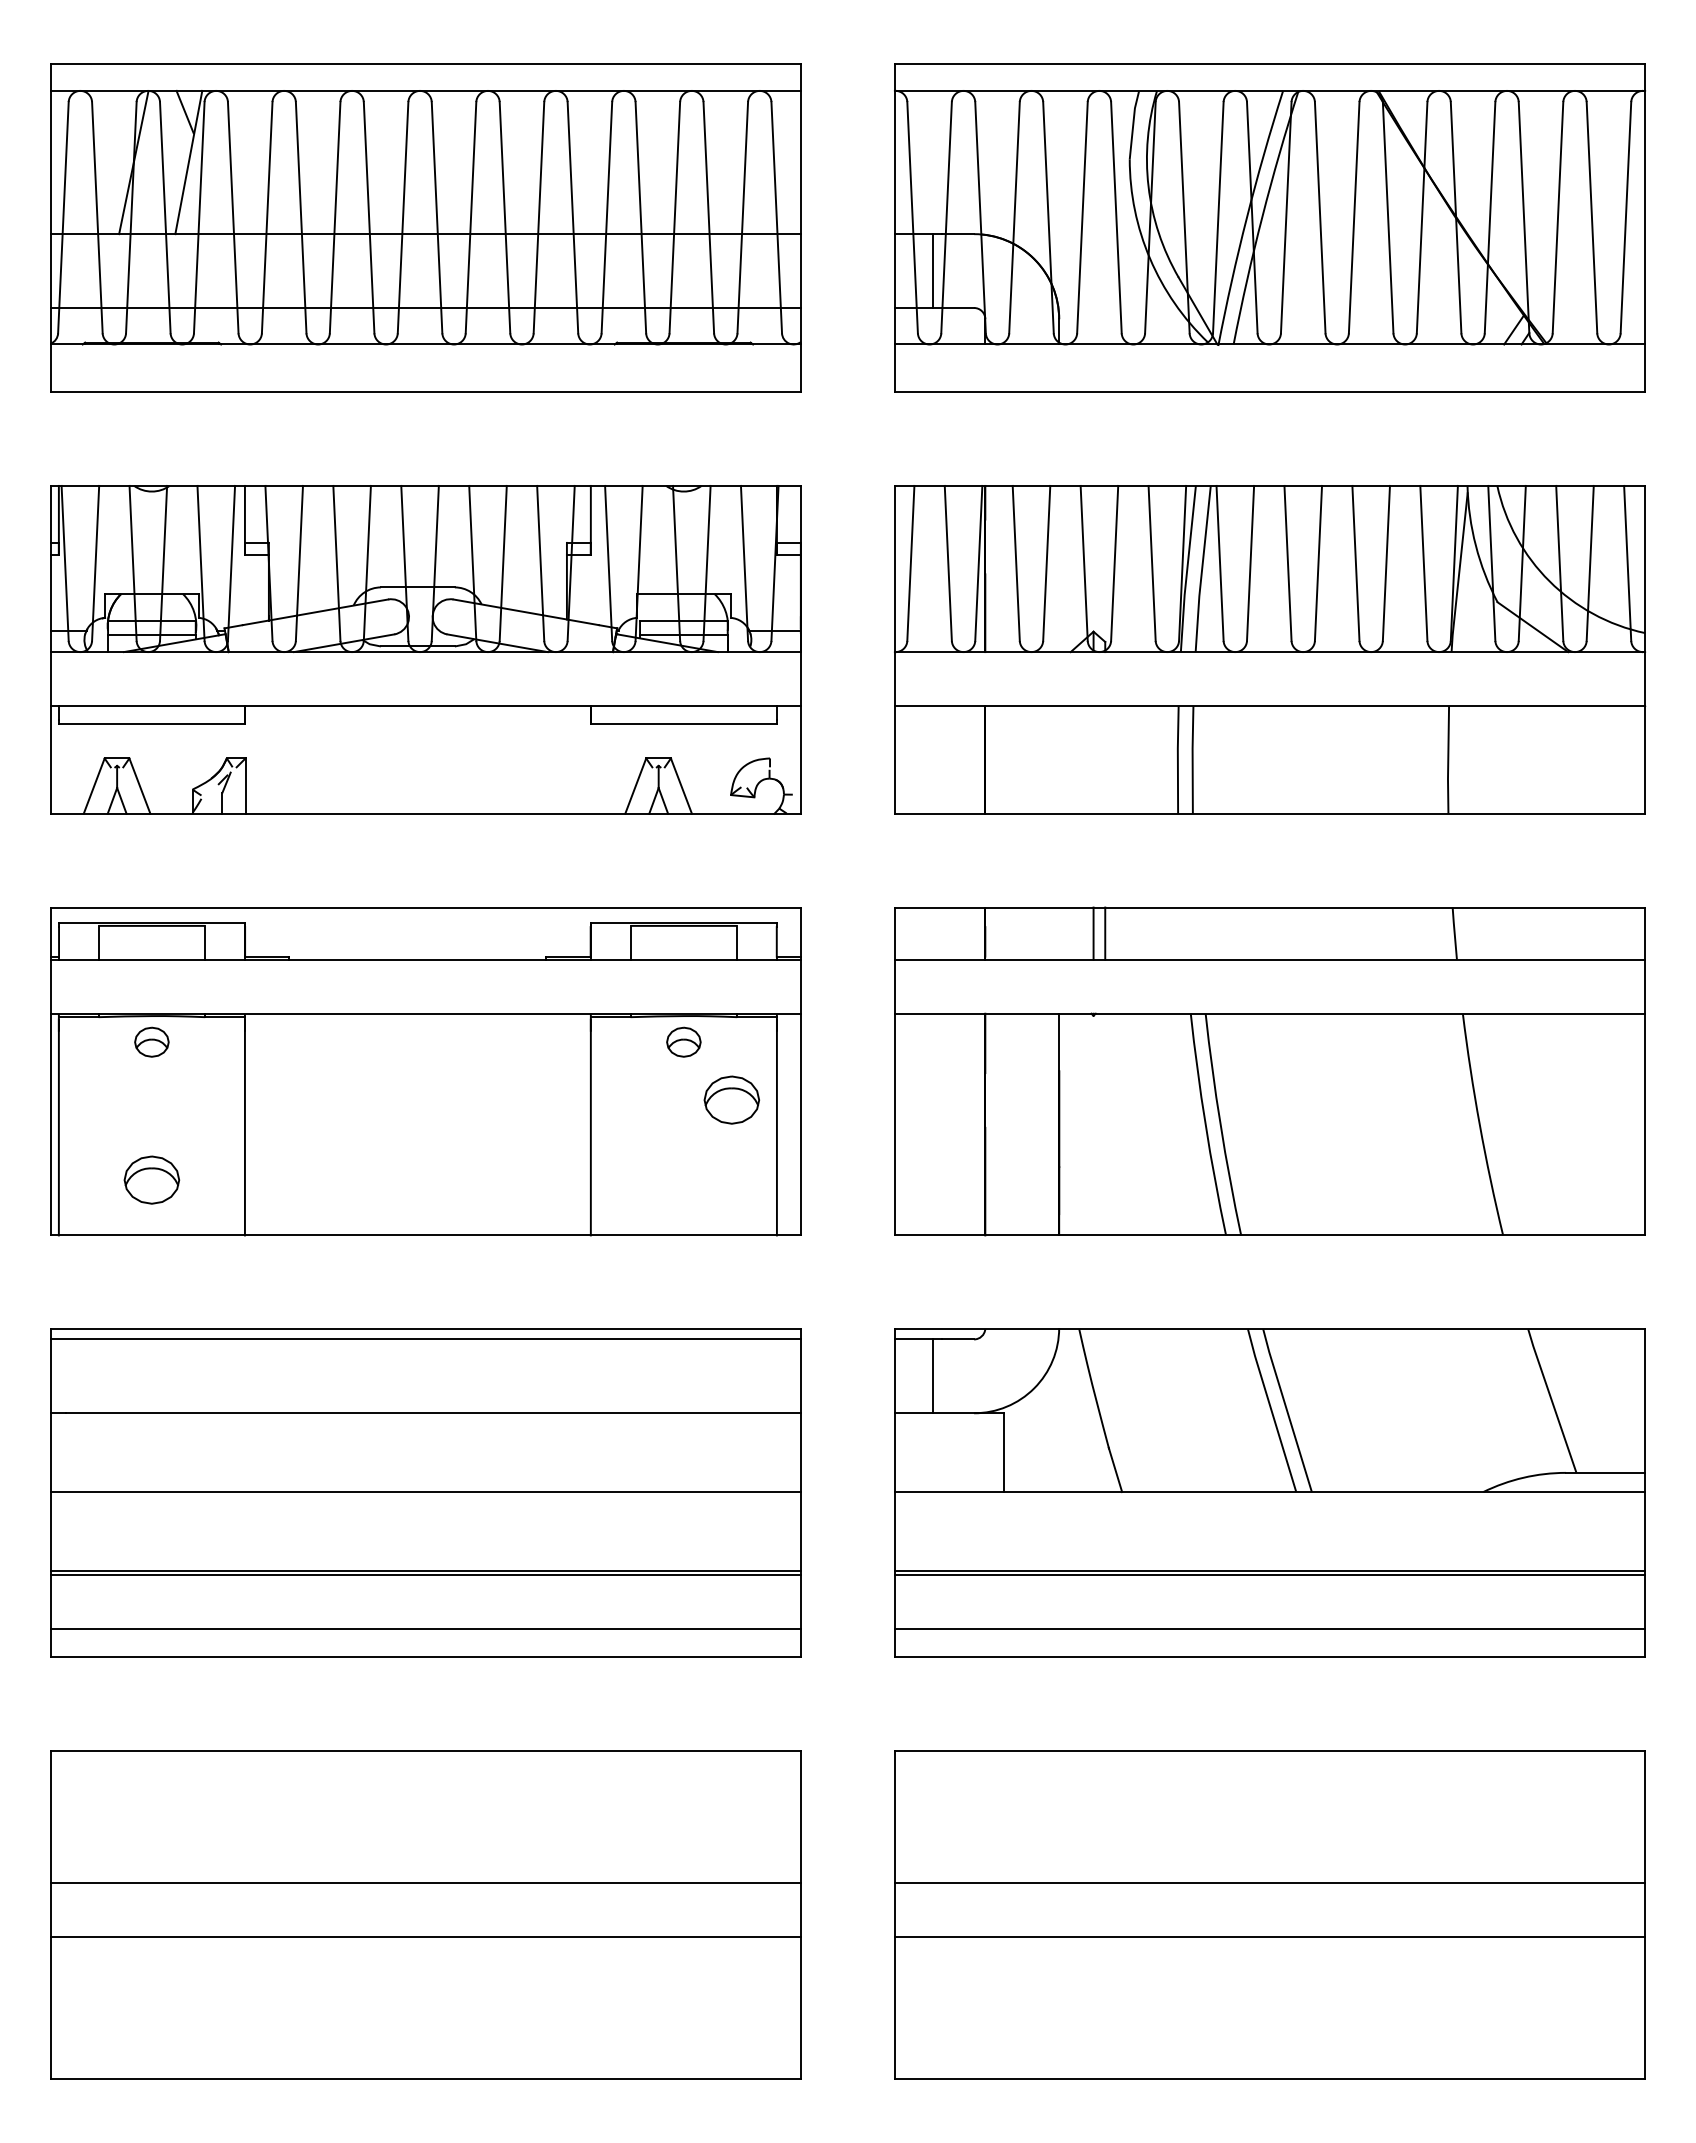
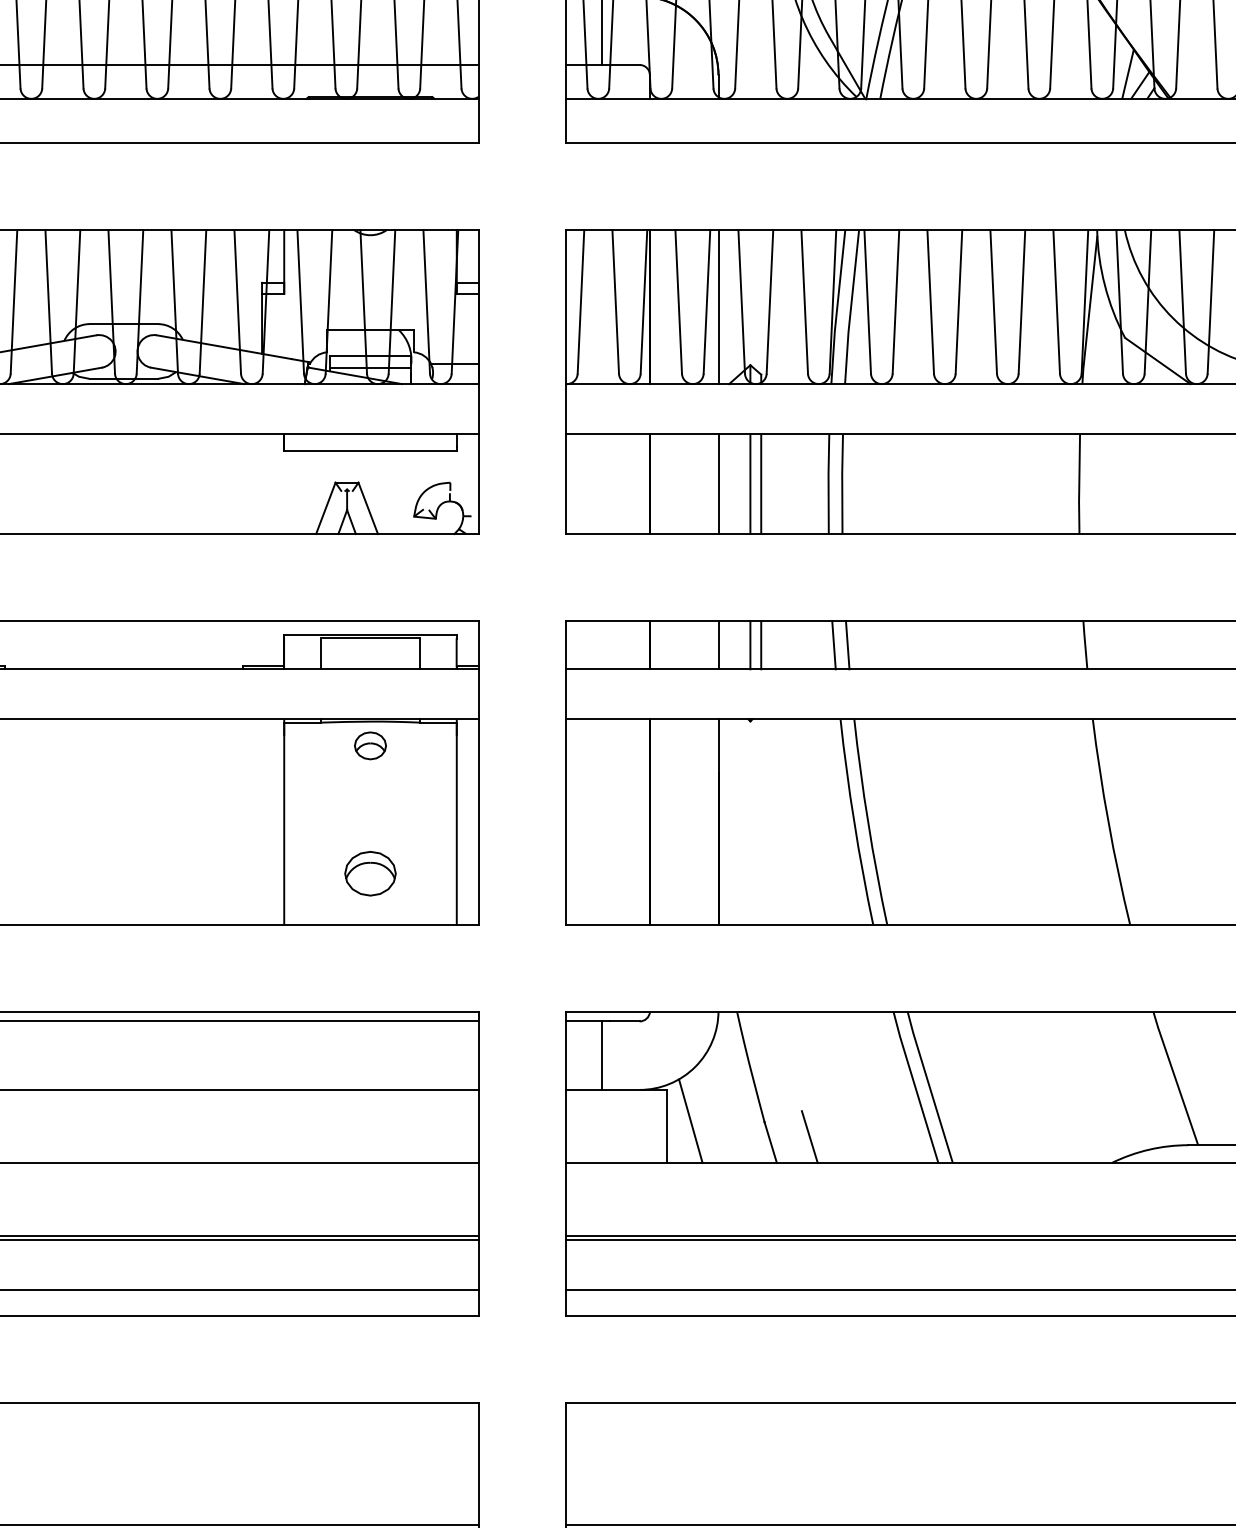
line: (1500, 317) -> (1127, 73), added
line: (1059, 568) -> (718, 306), added
line: (1059, 759) -> (718, 483), added
line: (1093, 759) -> (750, 483), added
line: (1105, 759) -> (761, 483), added
line: (1059, 933) -> (718, 645), added
line: (1183, 933) -> (833, 645), added
line: (1198, 933) -> (847, 645), added
part: (731, 1099) -> (370, 873), moved
line: (1029, 1446) -> (690, 1120), added
line: (1157, 1464) -> (809, 1137), added

